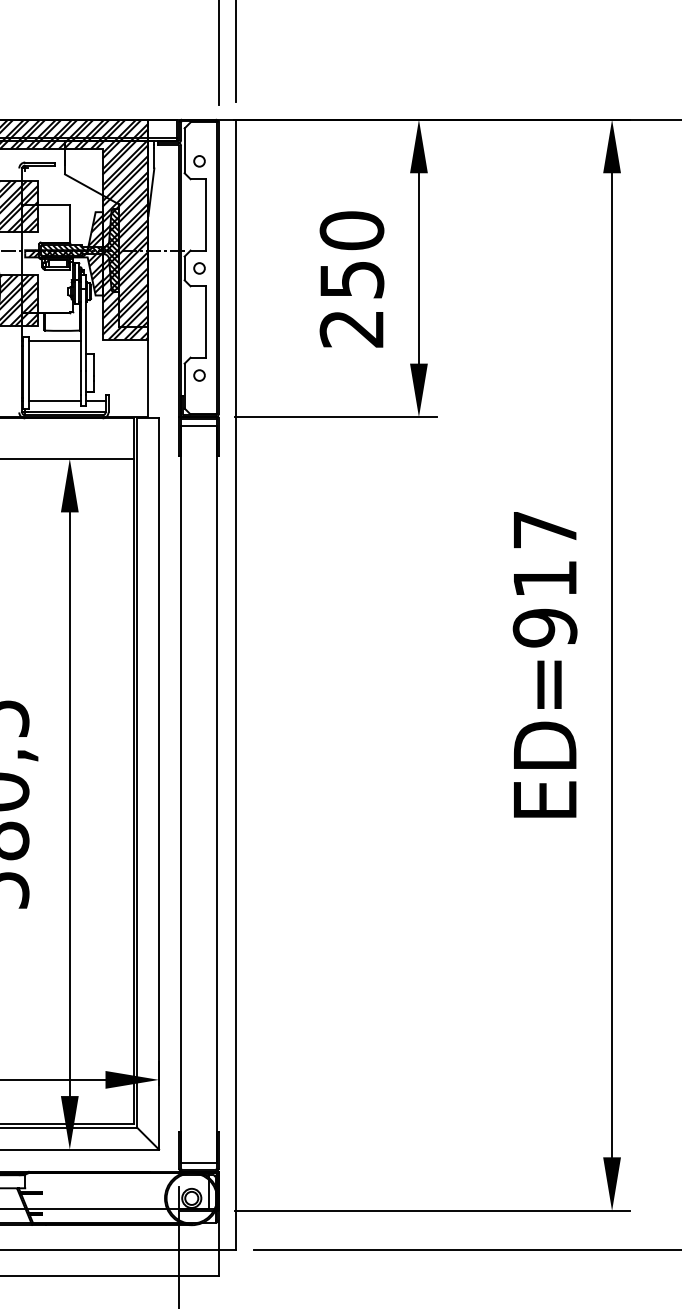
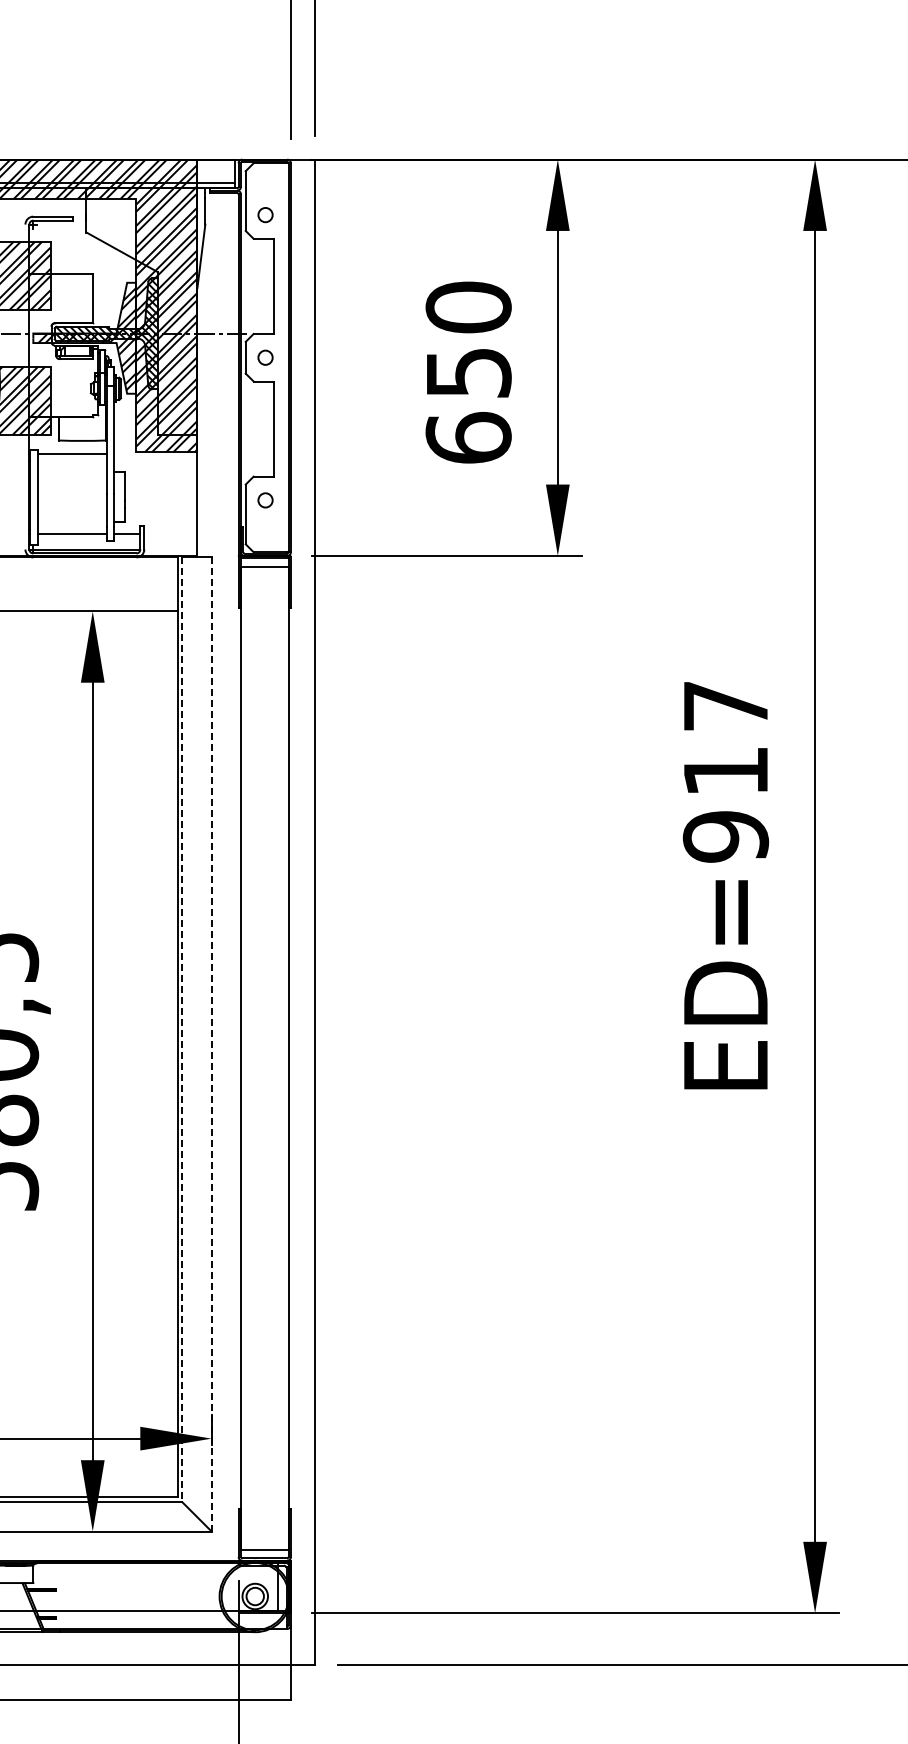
text: (351, 328) -> (468, 437), 250 -> 650
line: (137, 773) -> (182, 1030), solid -> dashed
line: (158, 784) -> (211, 1045), solid -> dashed

